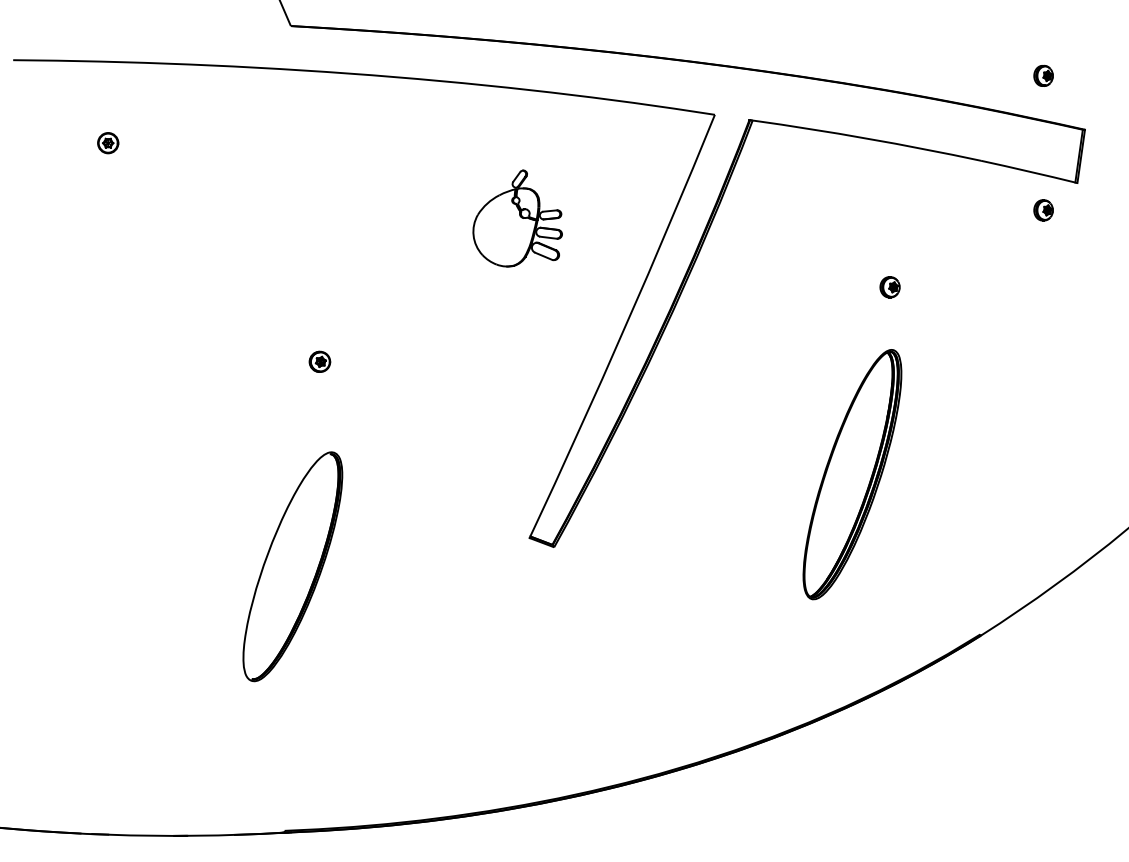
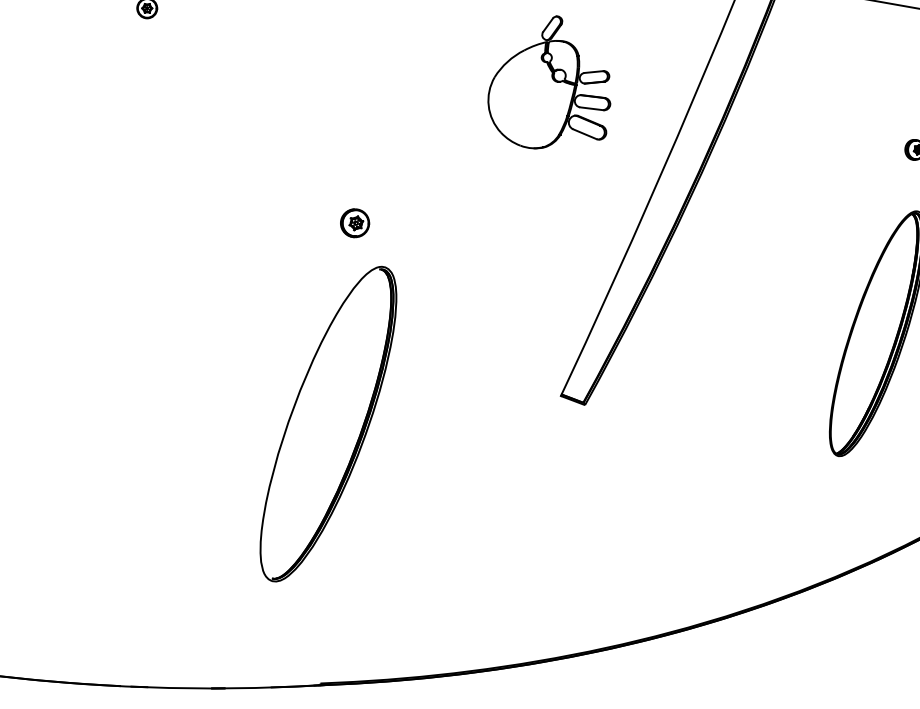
part: (517, 218) -> (549, 82), size x1.4
part: (319, 361) -> (354, 222), size x1.4
part: (292, 566) -> (328, 423), size x1.4

